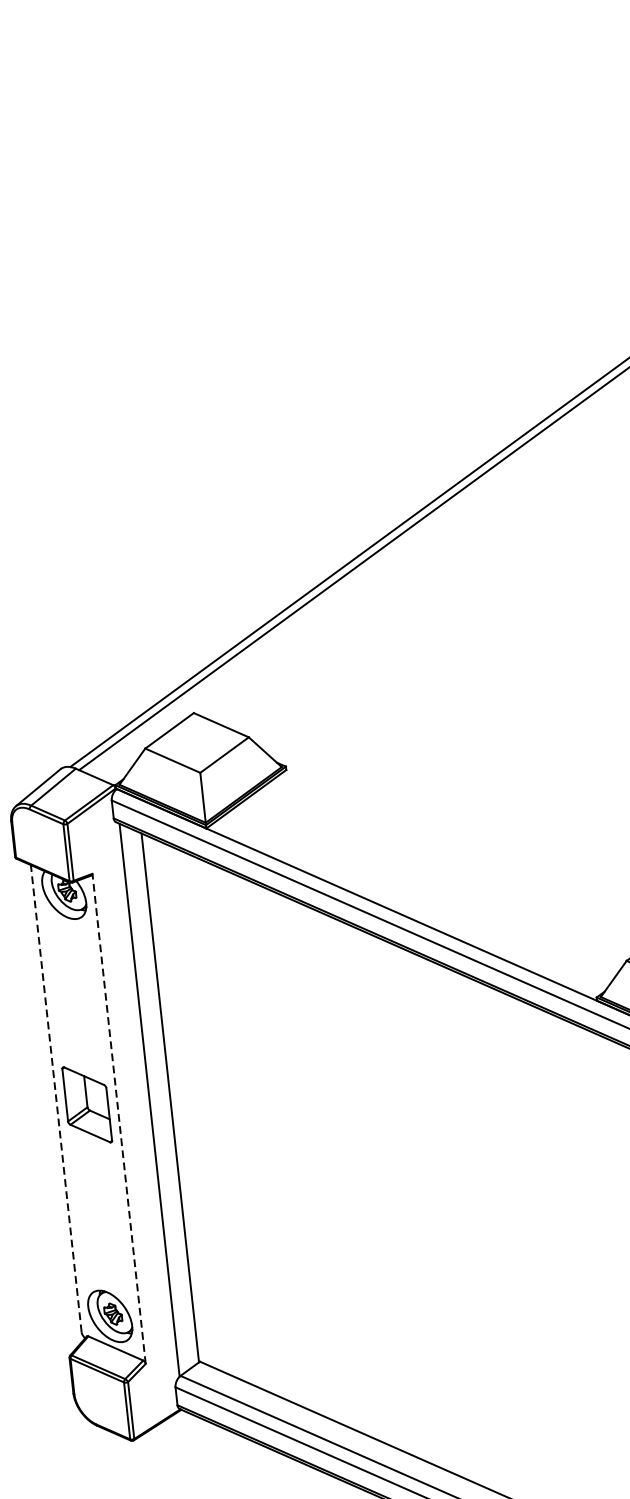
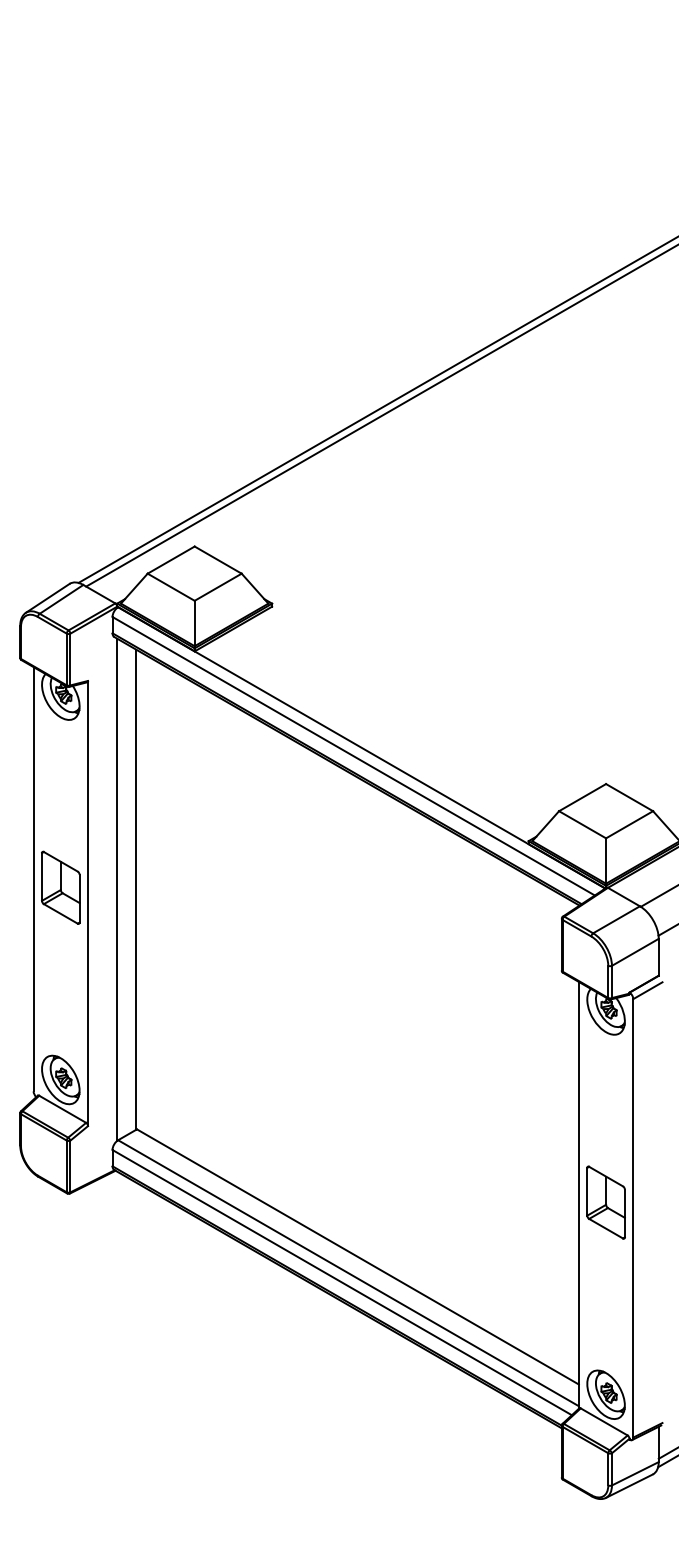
line: (56, 1097) -> (33, 878), dashed -> solid
line: (119, 1118) -> (88, 903), dashed -> solid

